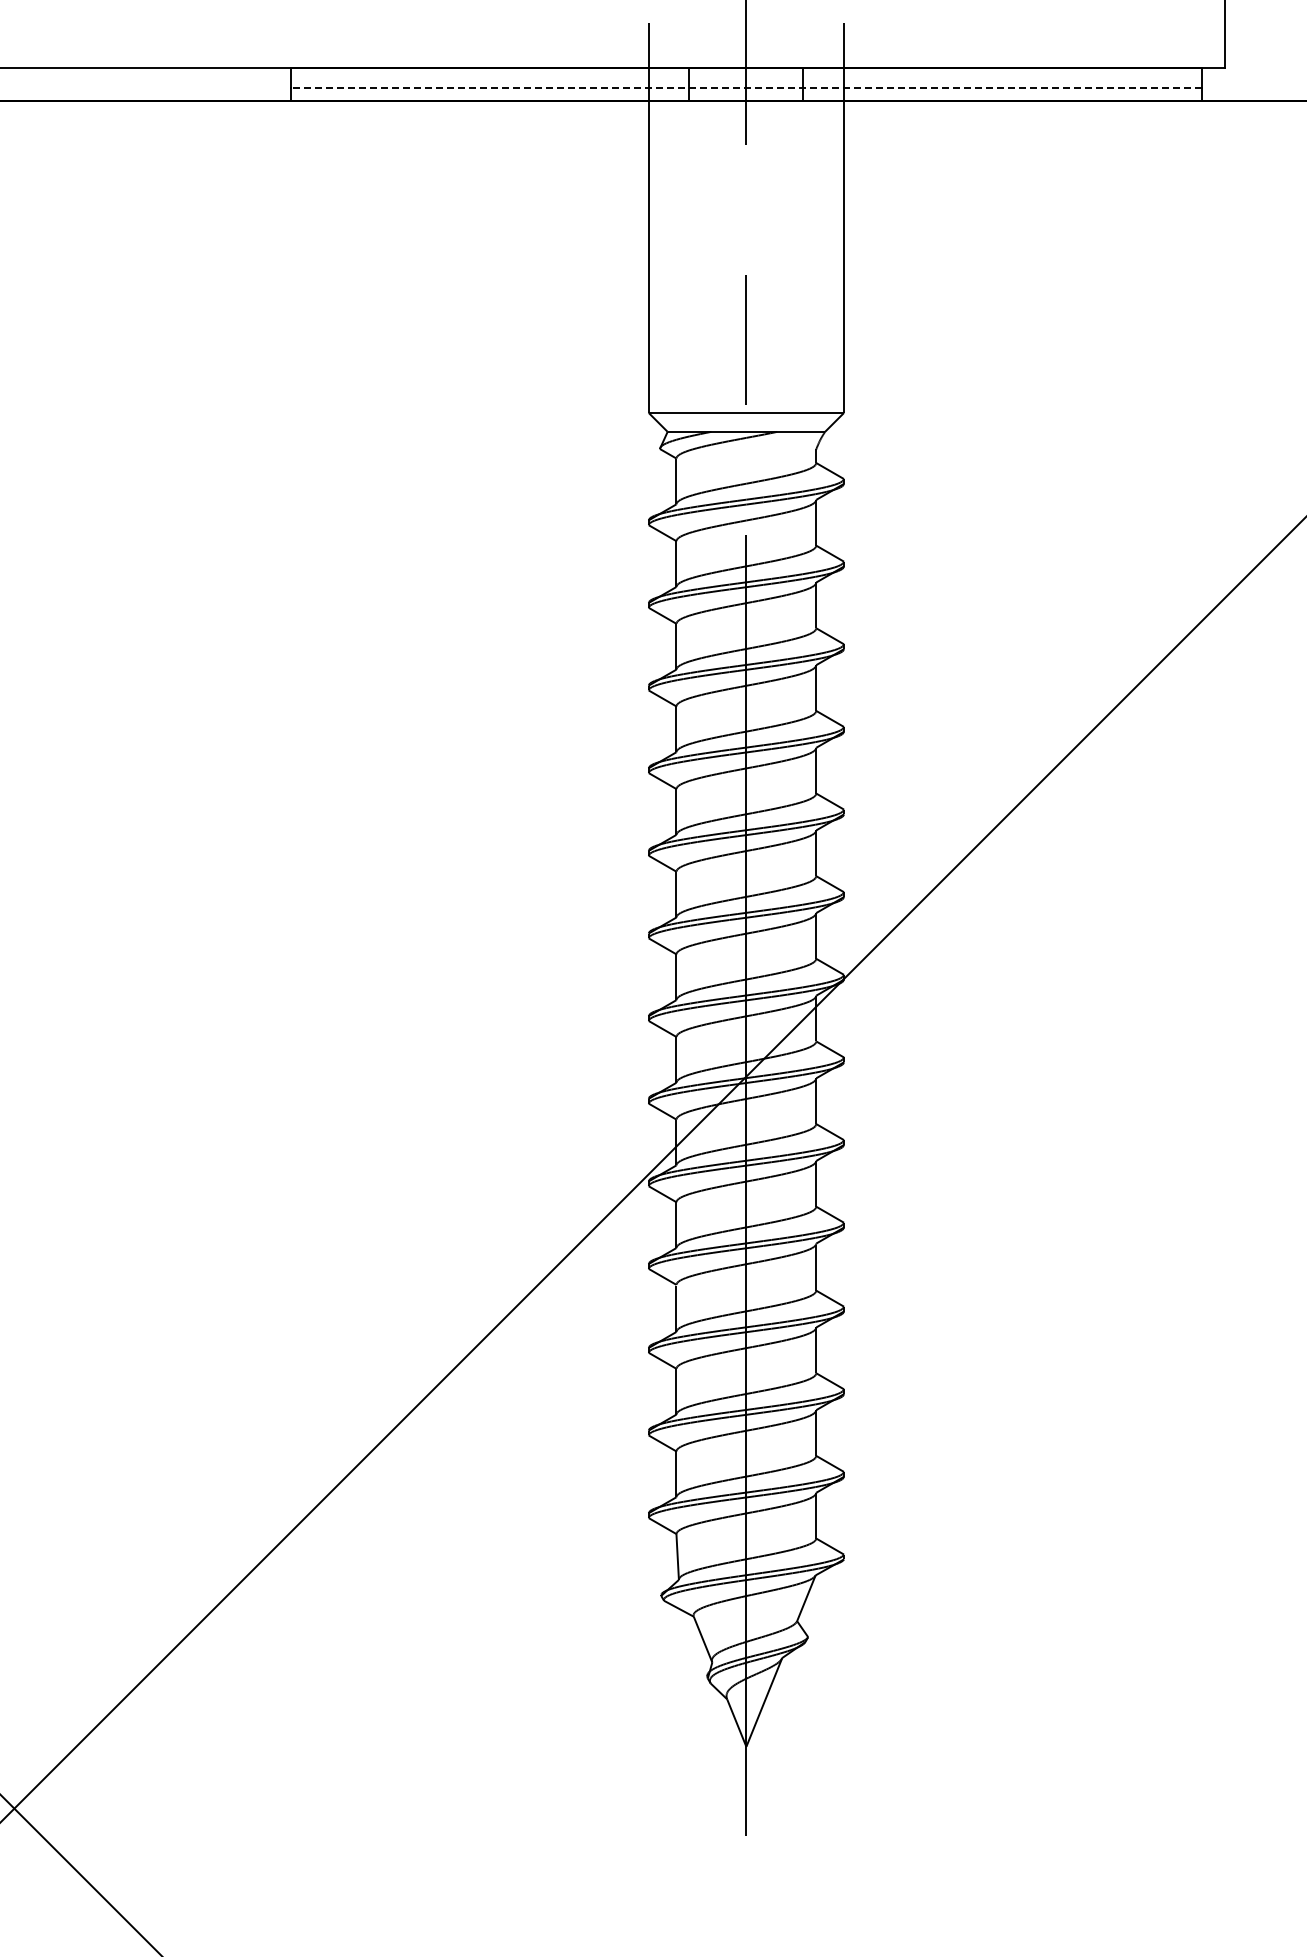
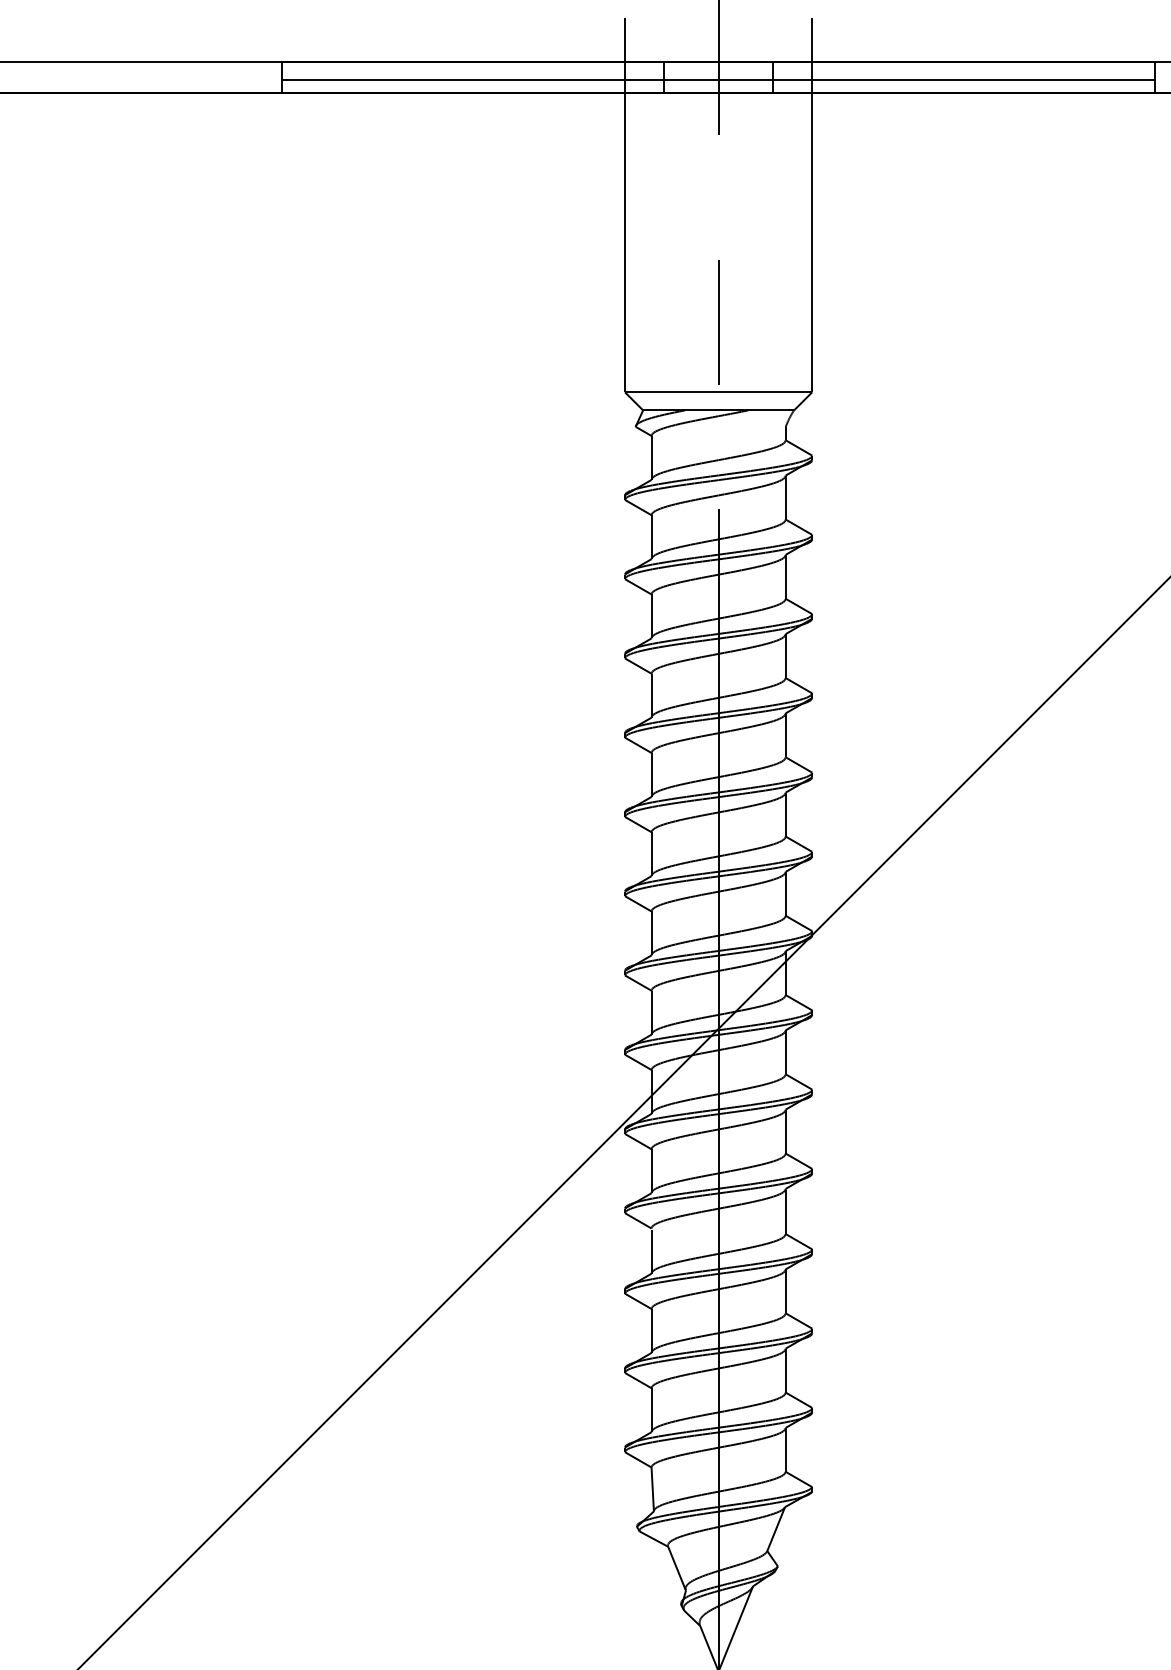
line: (745, 87) -> (717, 80), dashed -> solid

